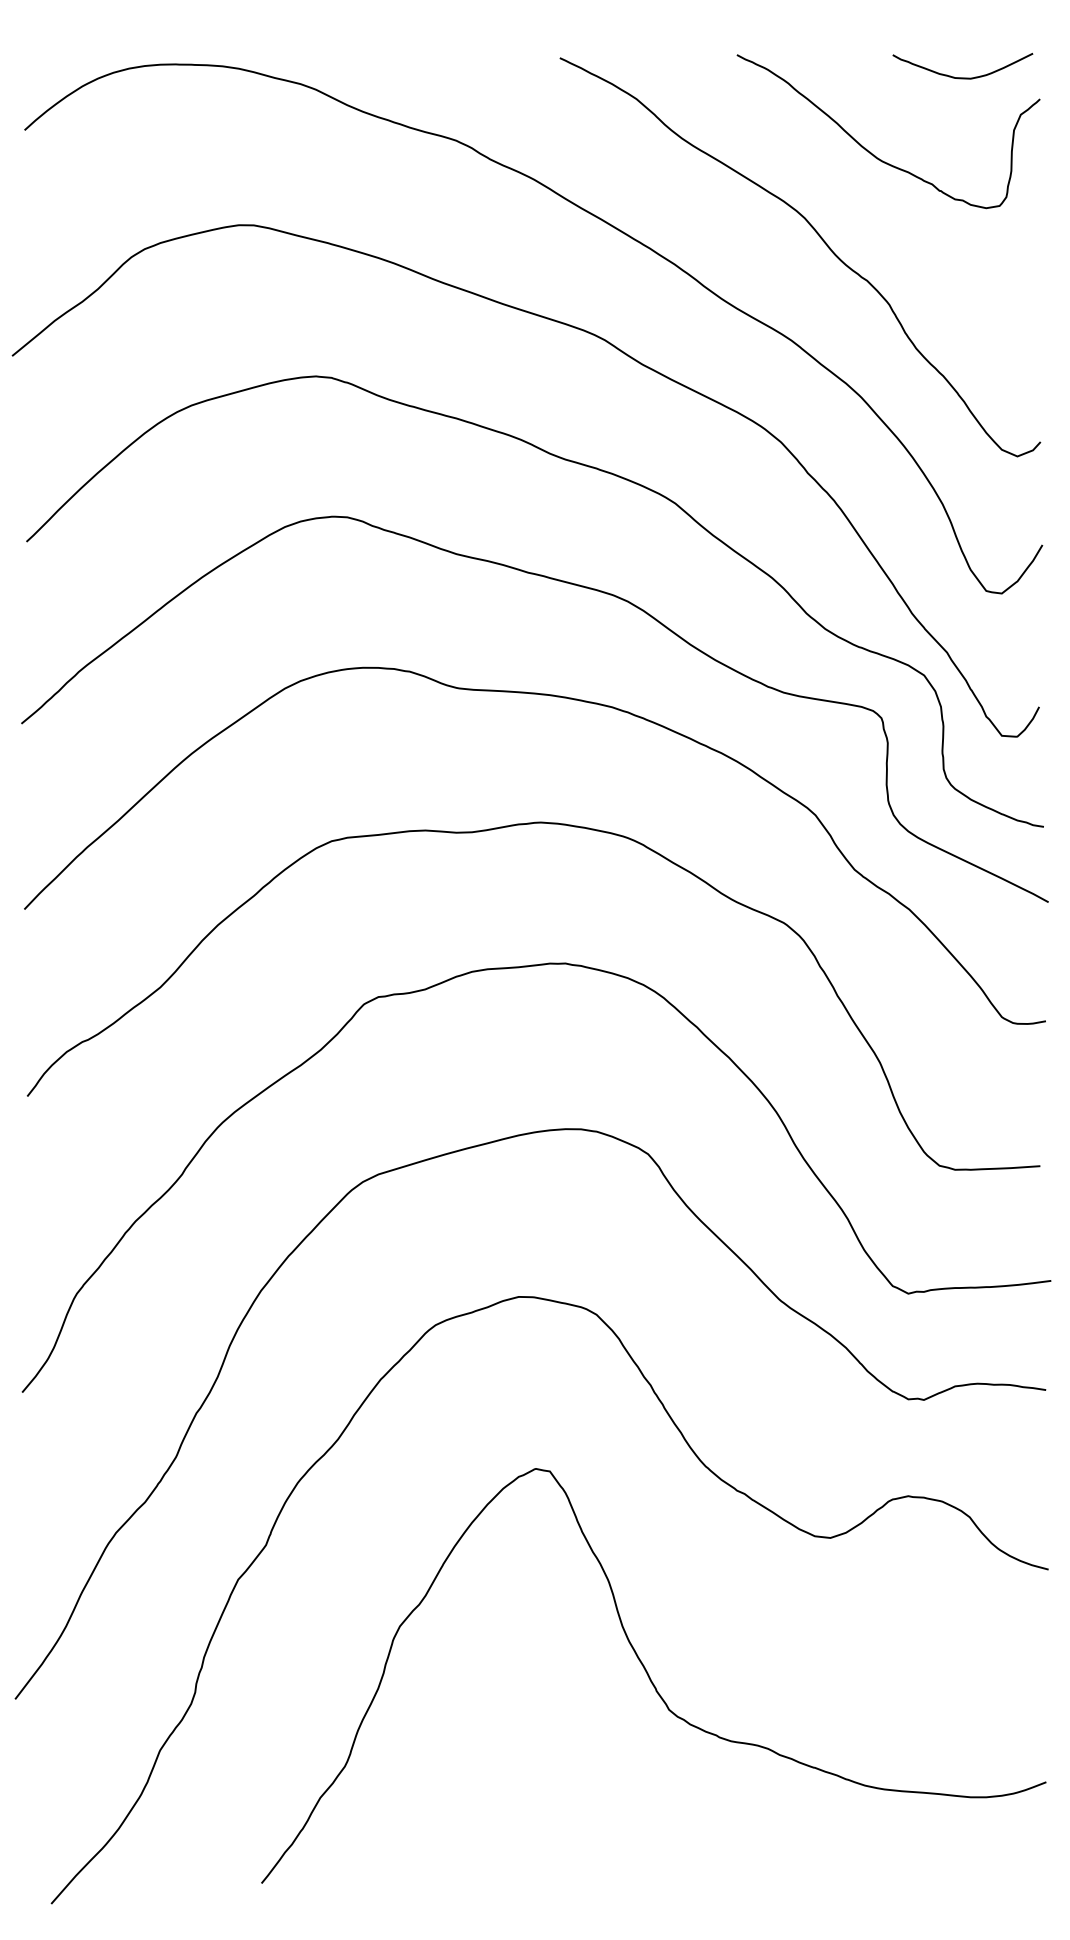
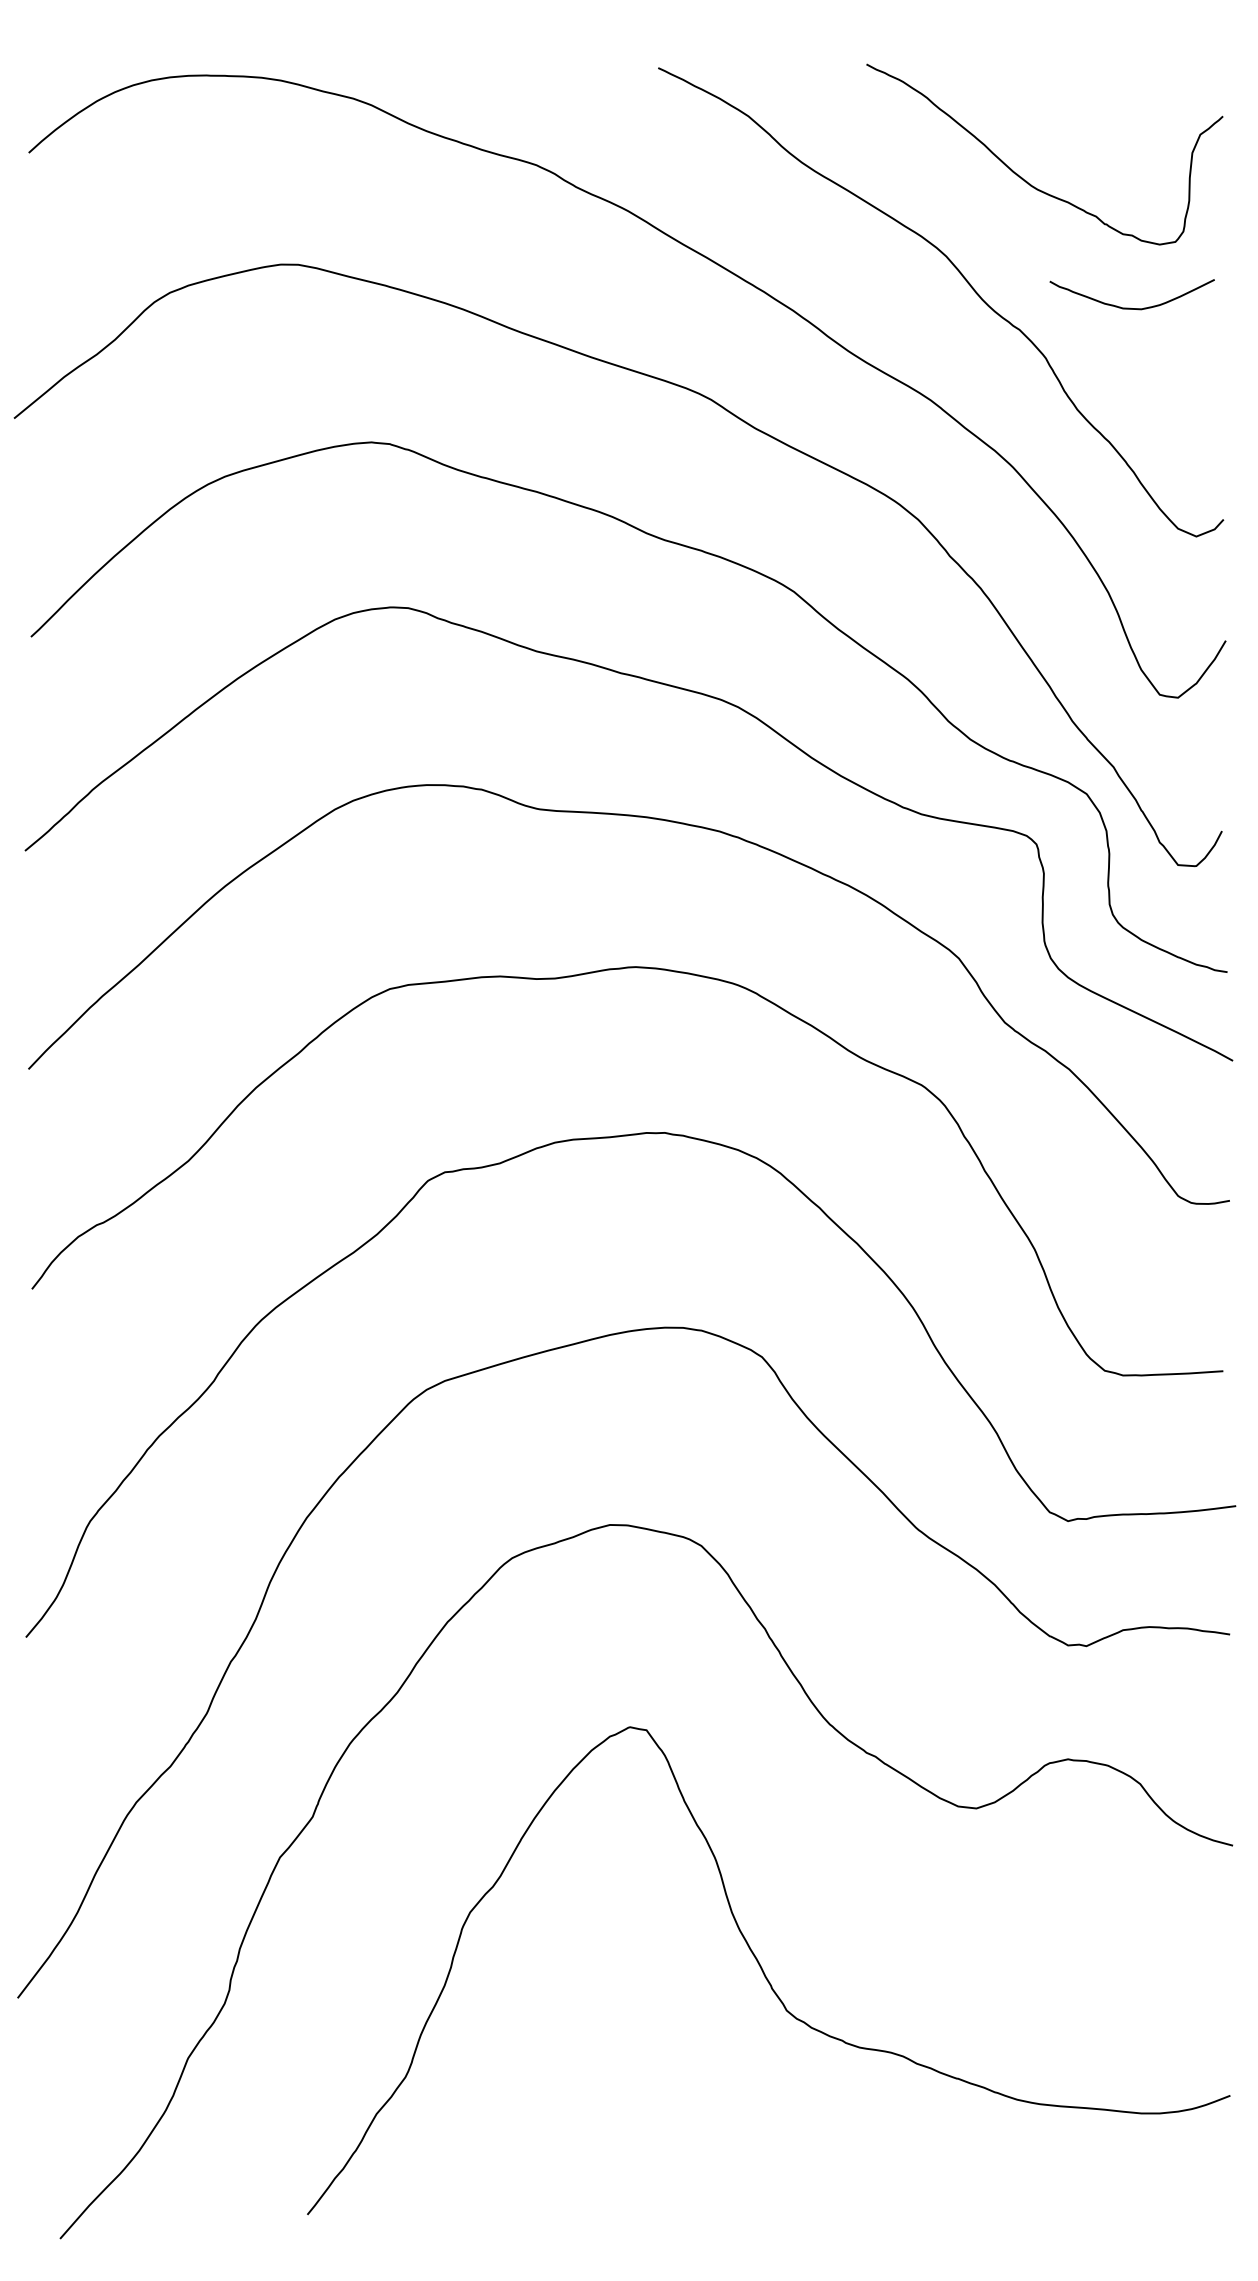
curve: (961, 77) -> (1130, 307), moved

